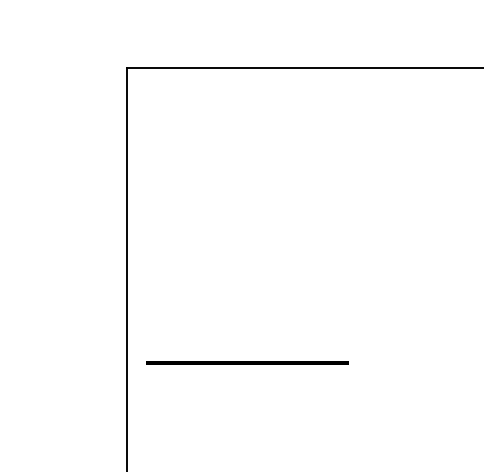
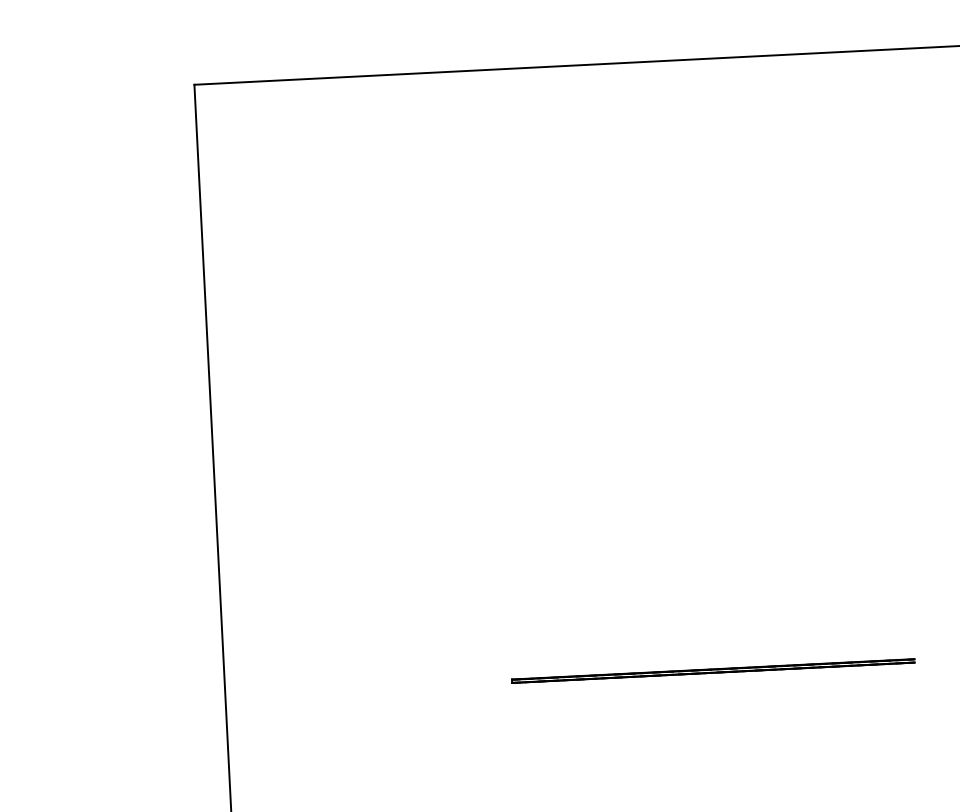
line: (247, 362) -> (714, 670), moved

